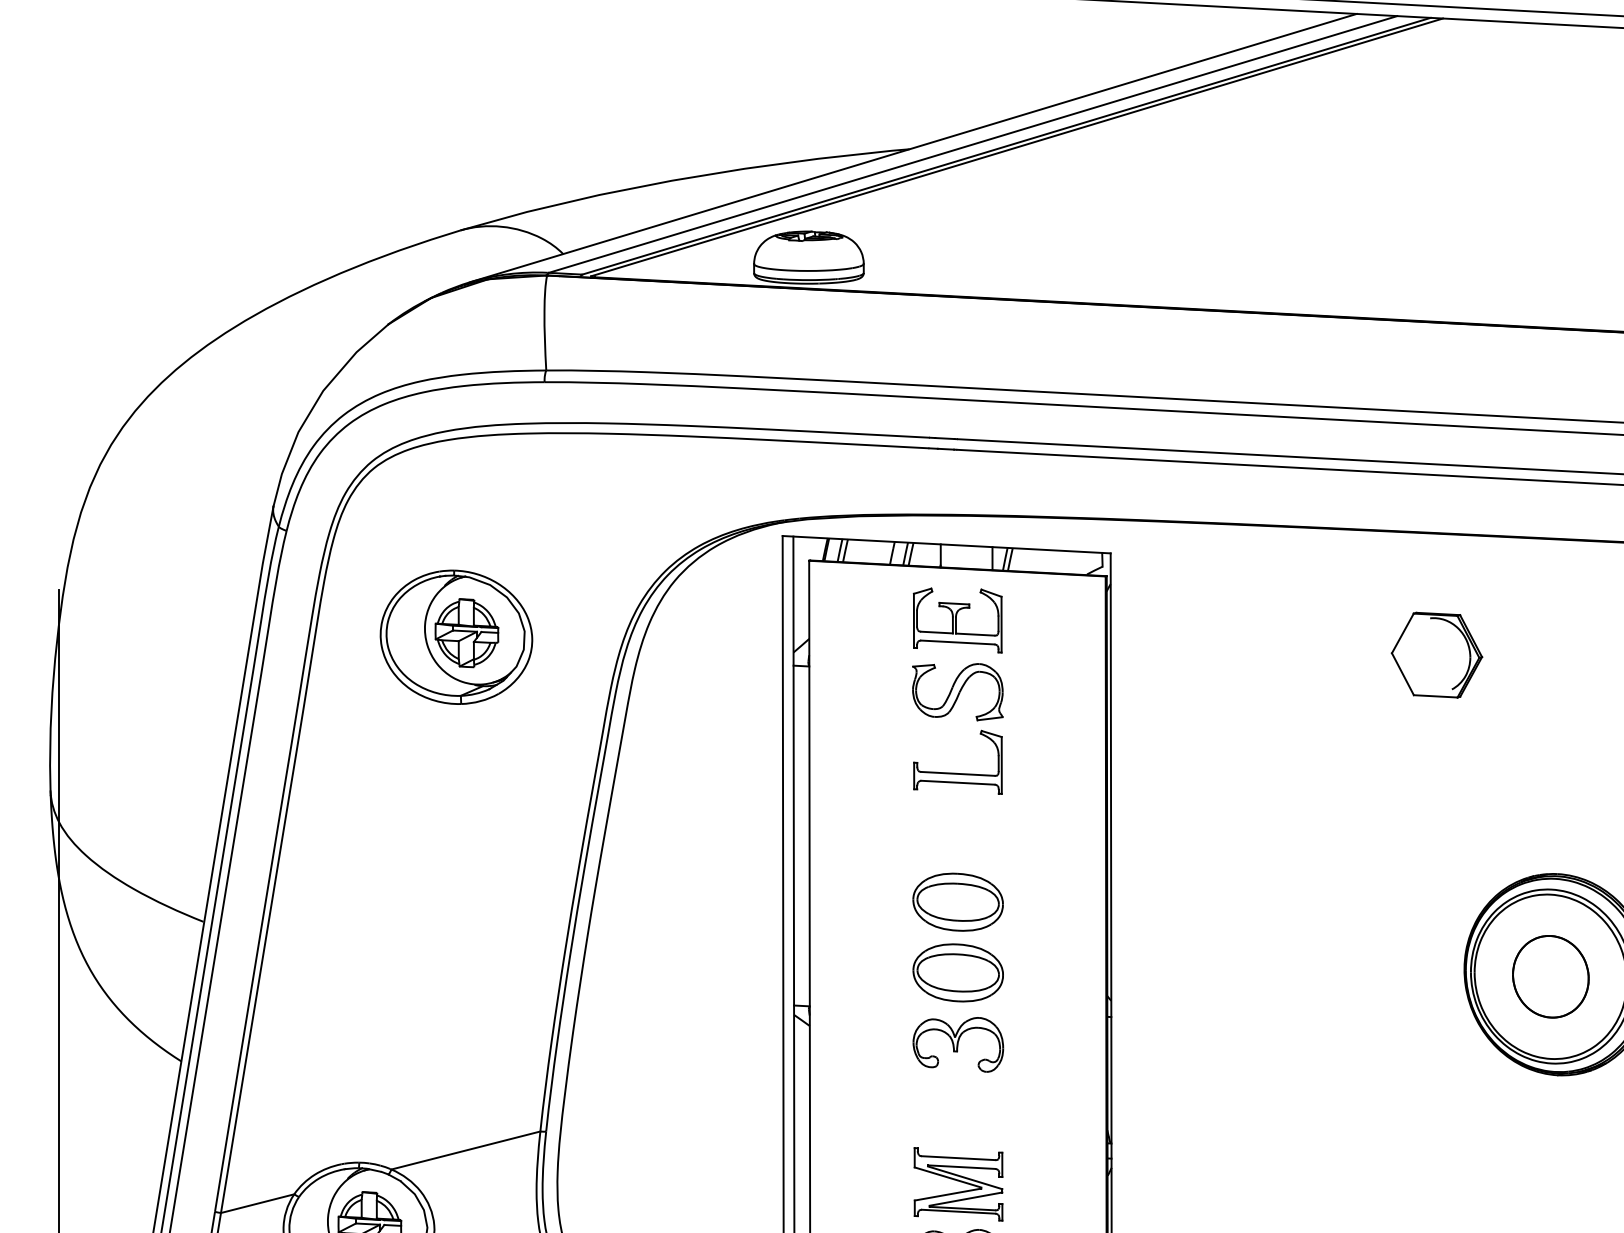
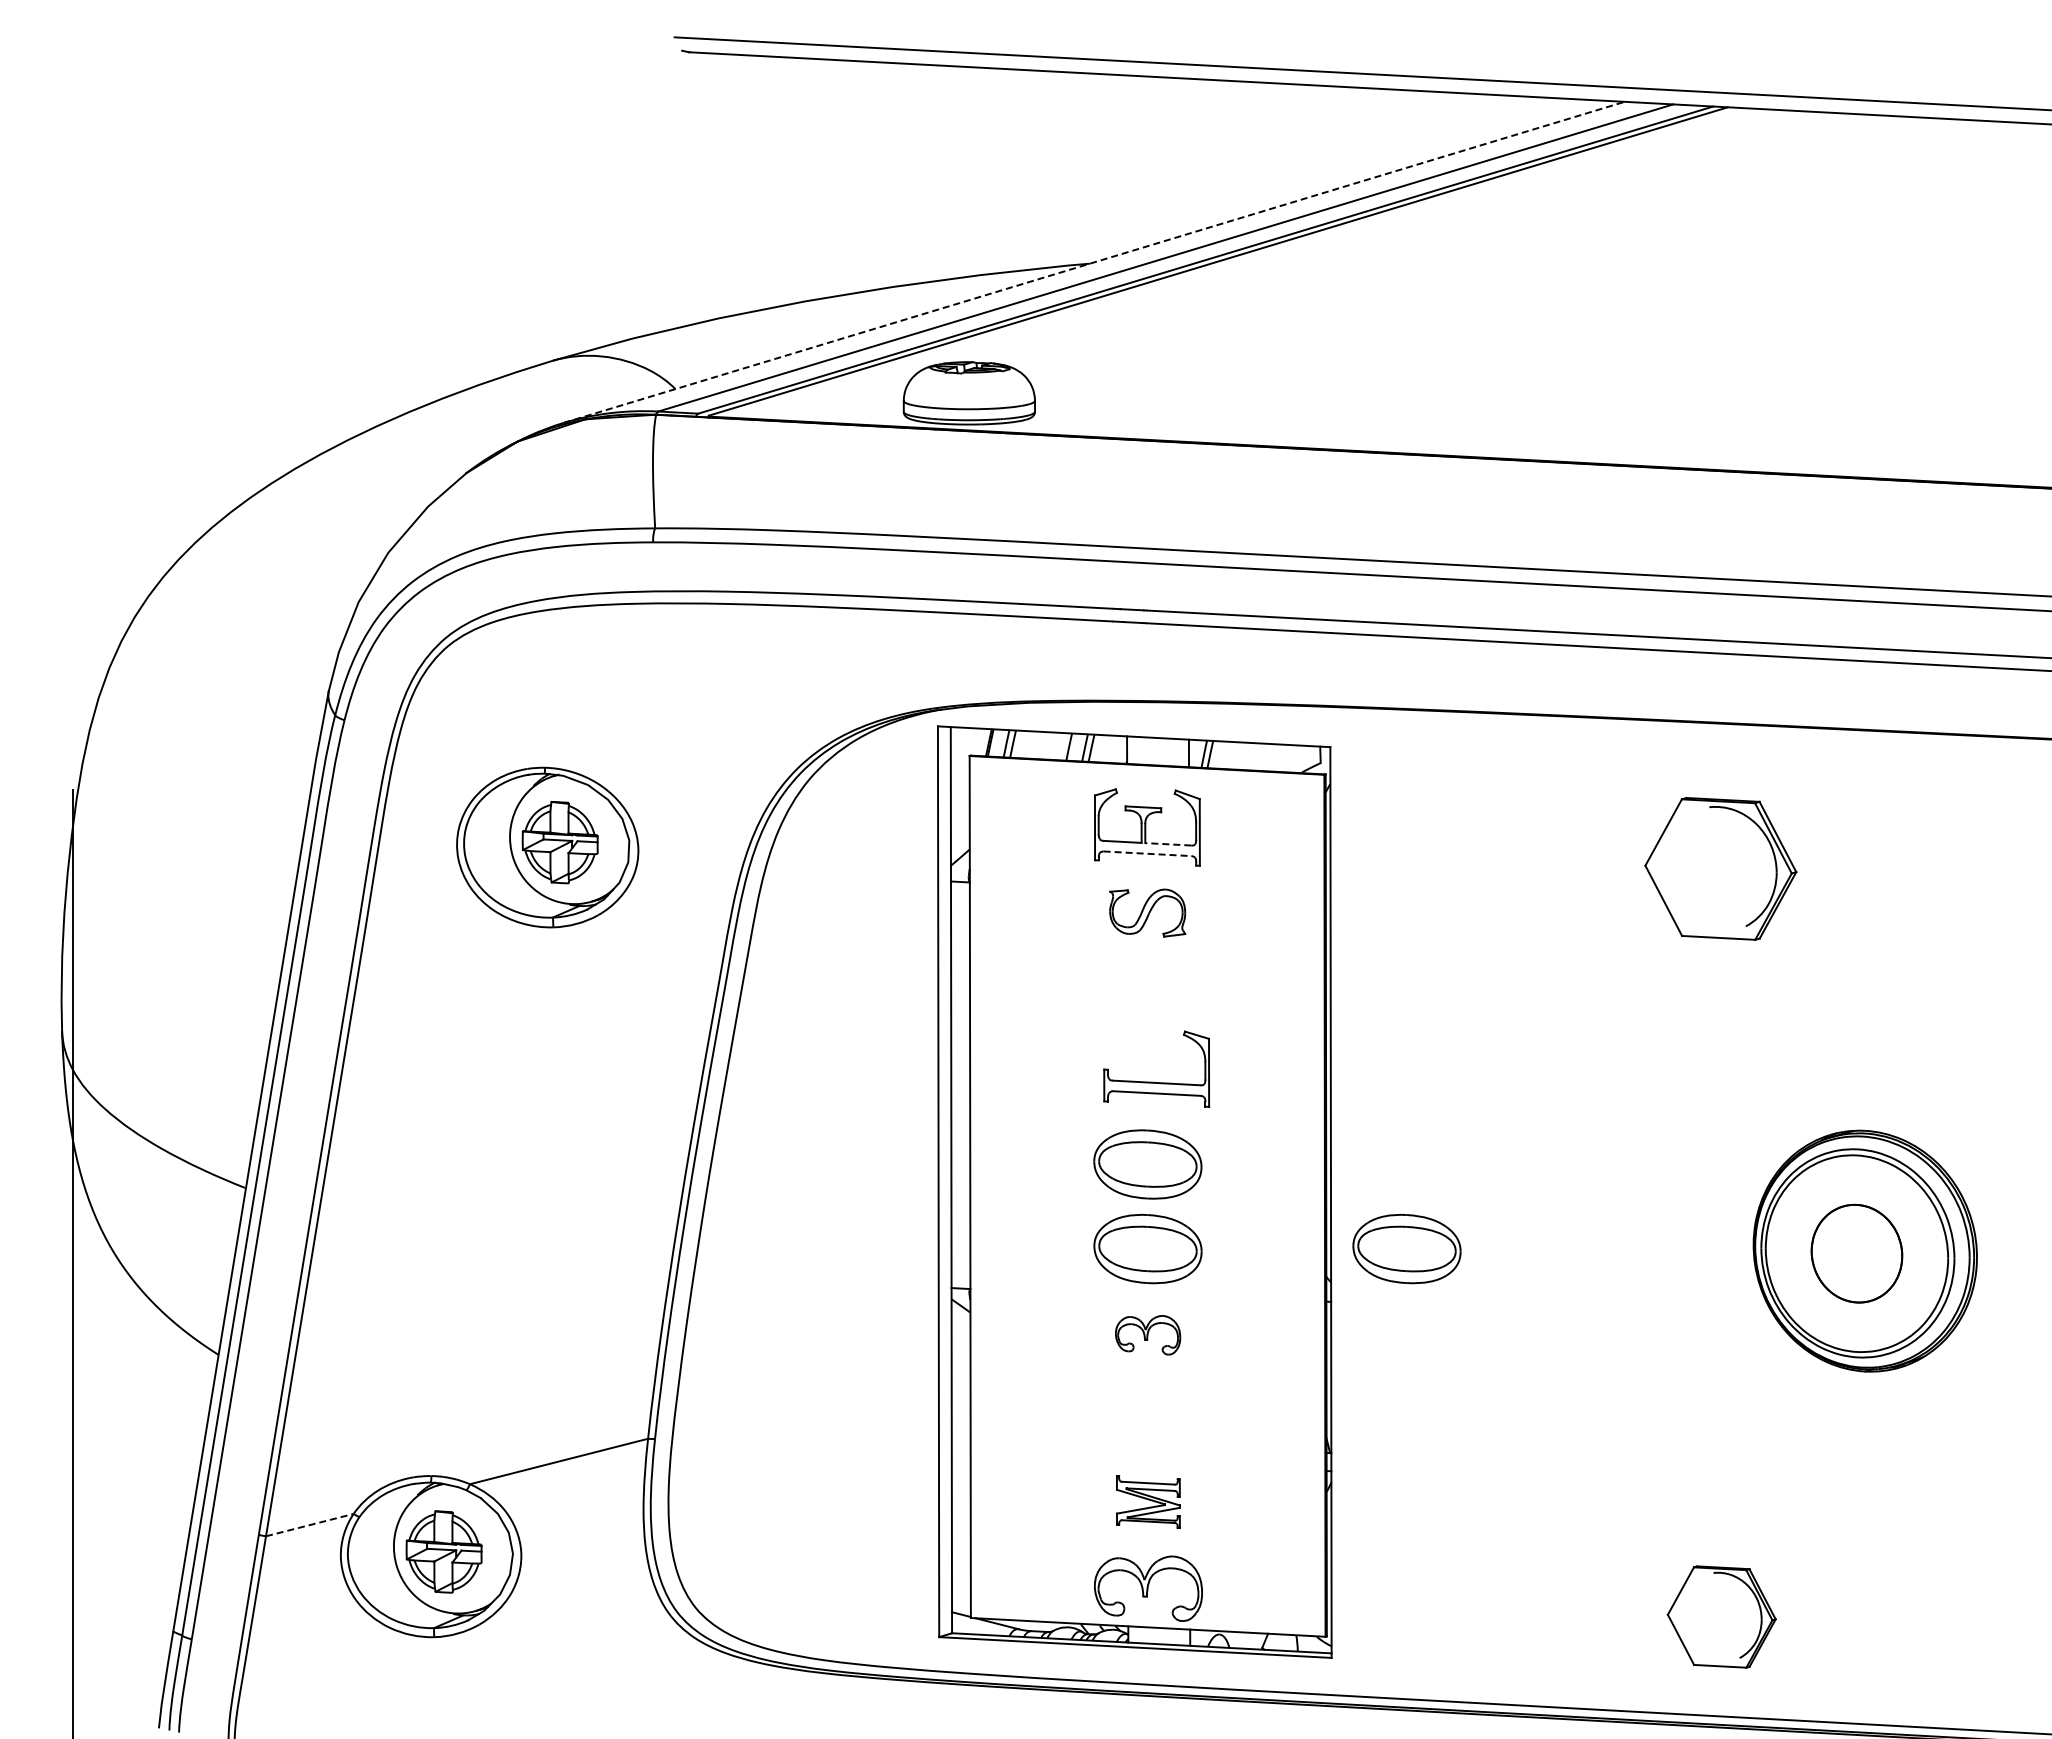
line: (913, 148) -> (1094, 262), solid -> dashed
line: (974, 634) -> (1167, 844), solid -> dashed
line: (957, 642) -> (1147, 853), solid -> dashed
part: (1436, 654) -> (1720, 868), size x1.4
part: (957, 691) -> (1147, 912), size x0.7
part: (955, 772) -> (1153, 1081), moved
part: (1174, 972) -> (1406, 1248), added
part: (957, 1045) -> (1147, 1335), size x0.6
part: (958, 1183) -> (1148, 1501), size x0.6
line: (258, 1203) -> (310, 1524), solid -> dashed

